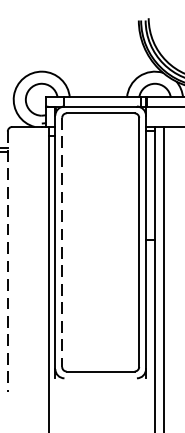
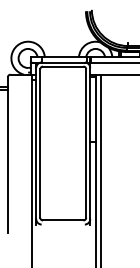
line: (62, 244) -> (40, 144), dashed -> solid
line: (7, 262) -> (7, 155), dashed -> solid

